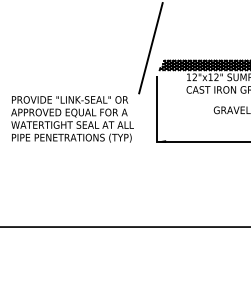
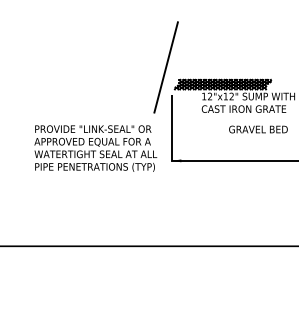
text: (72, 119) -> (95, 148), moved

